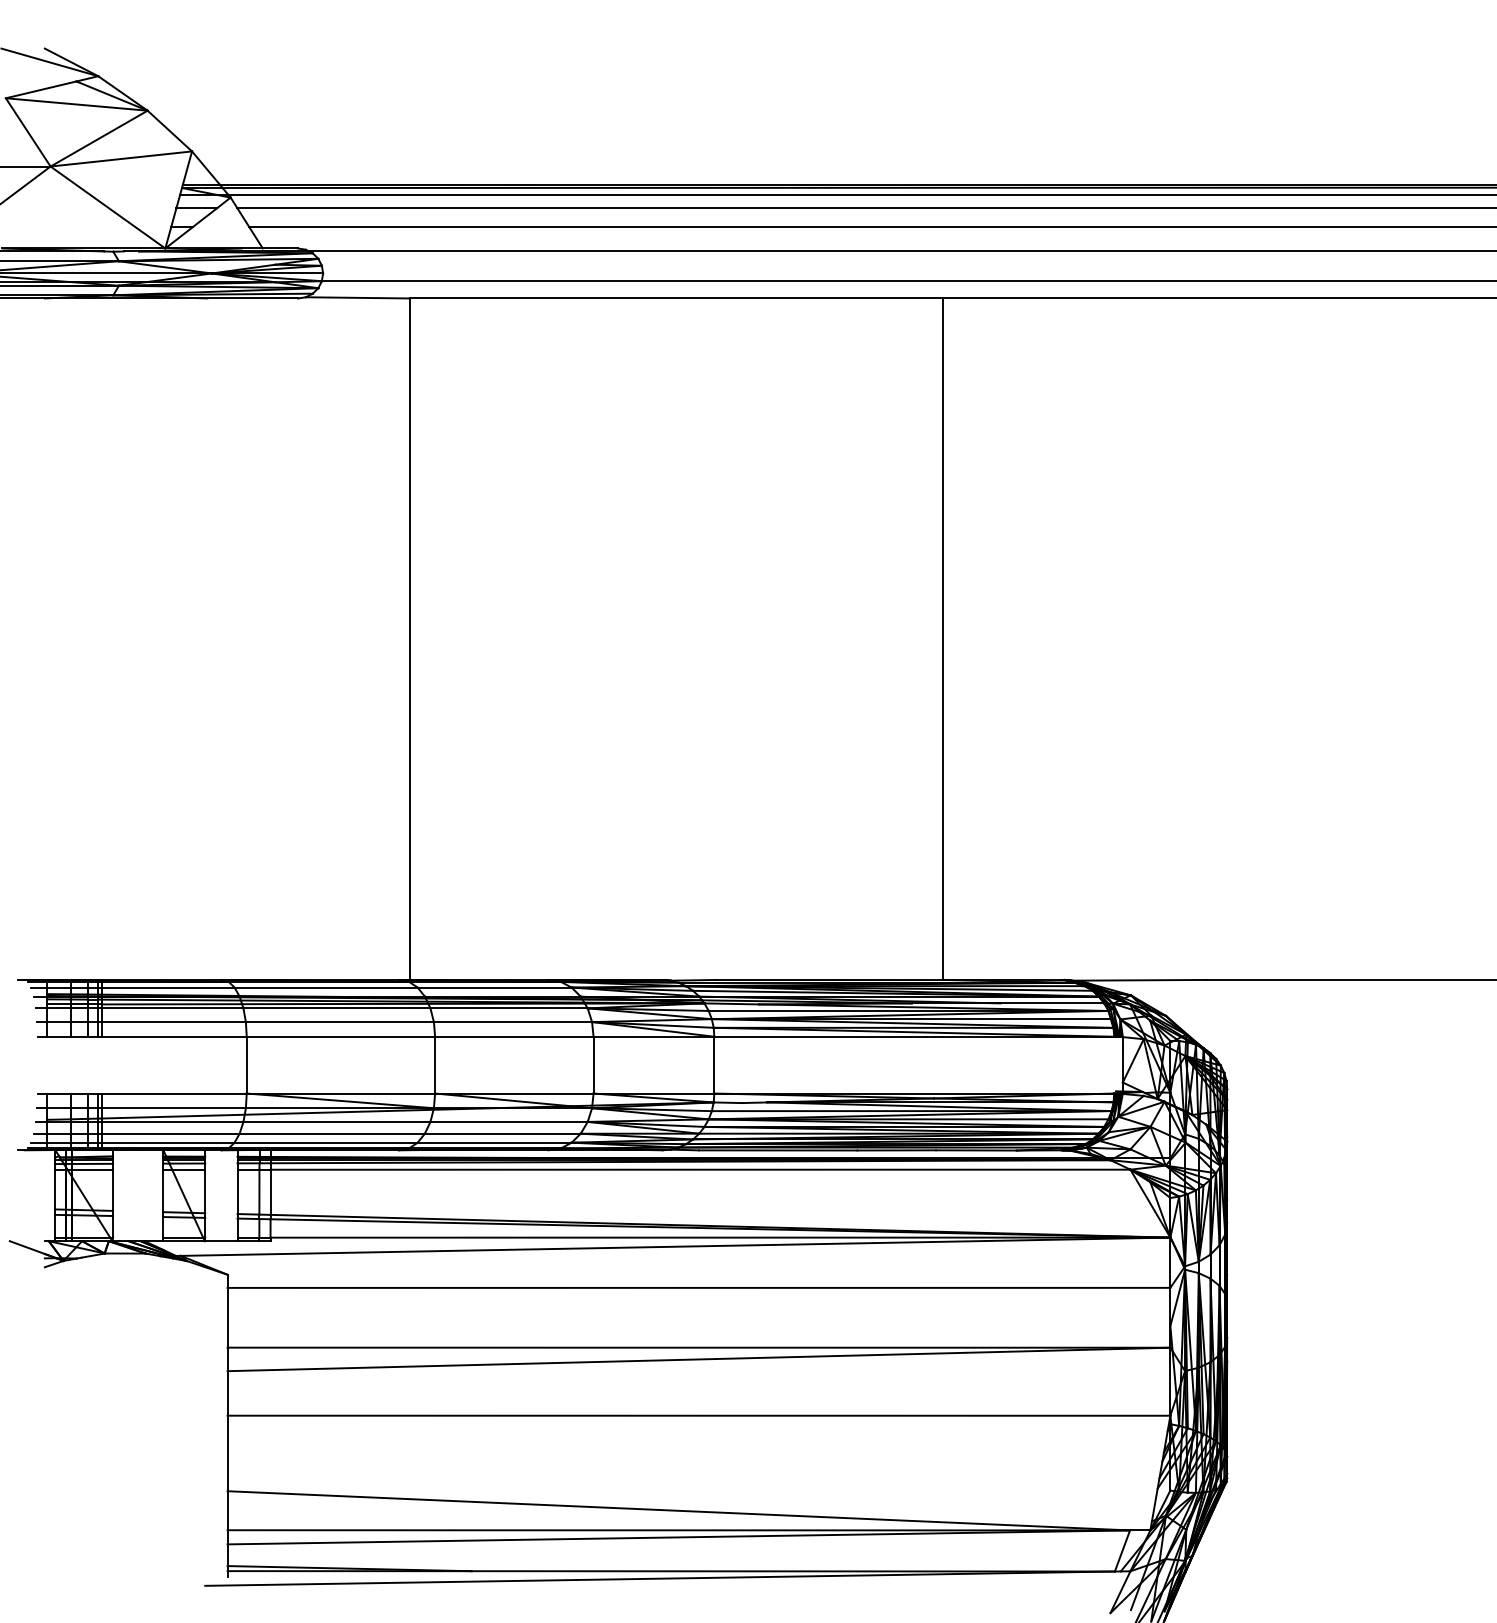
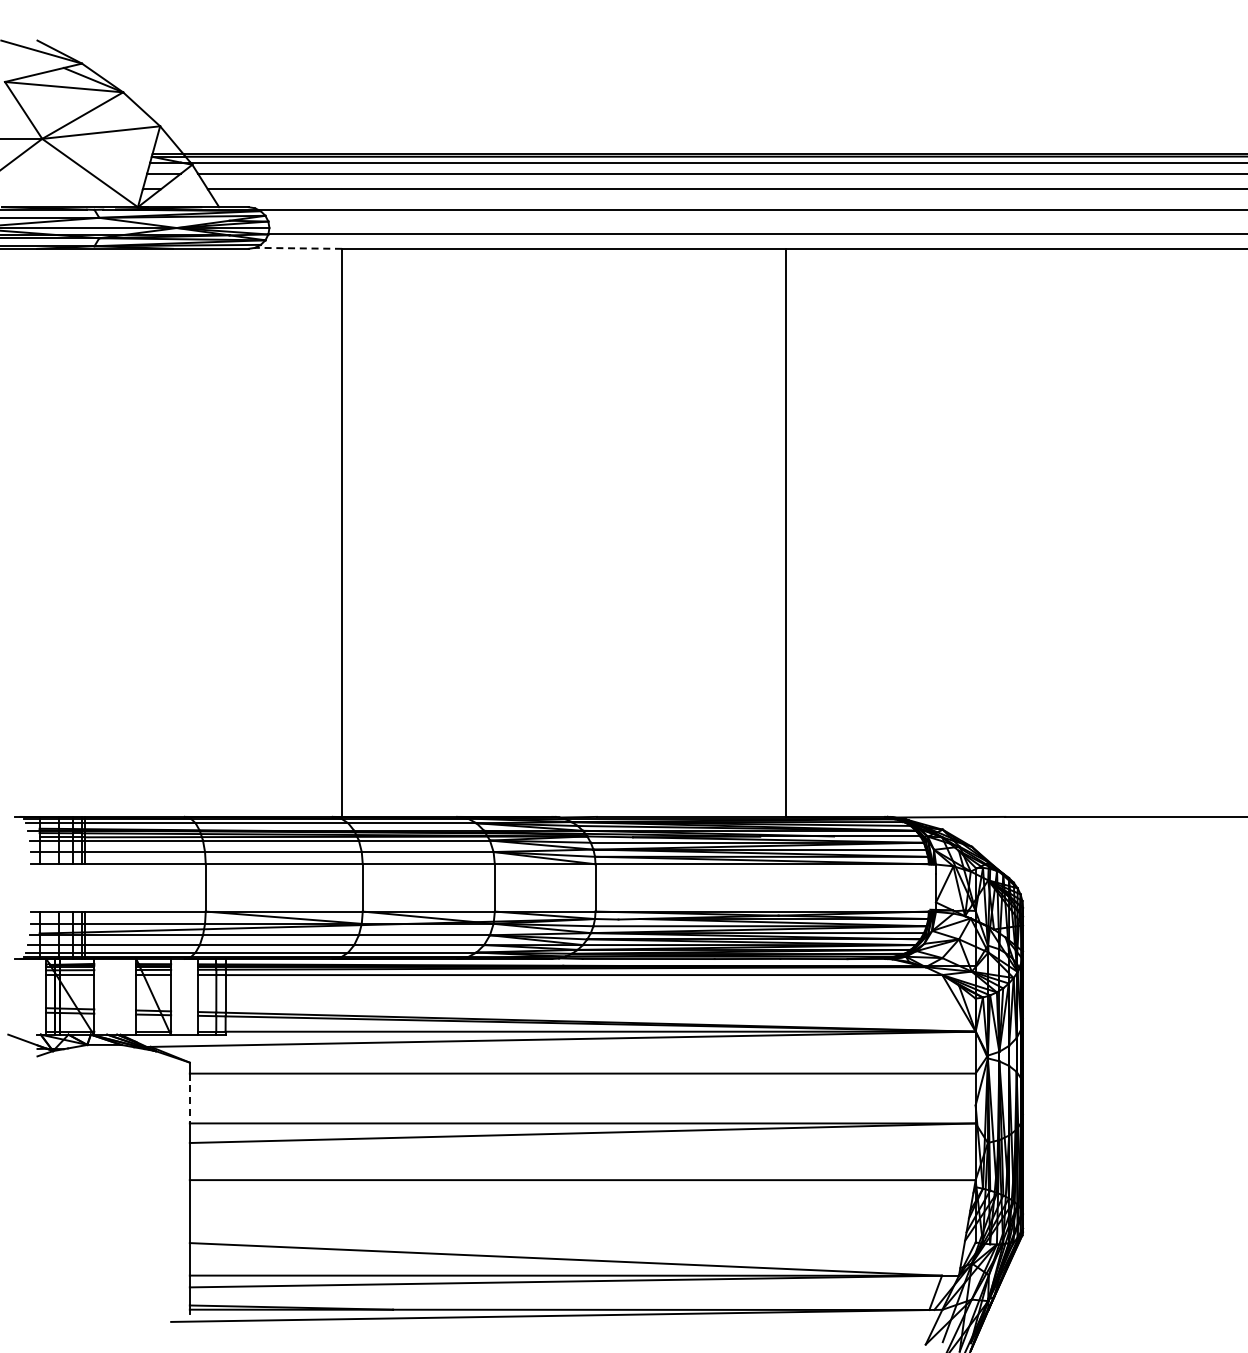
line: (357, 298) -> (298, 248), solid -> dashed
line: (227, 1317) -> (189, 1098), solid -> dashed

